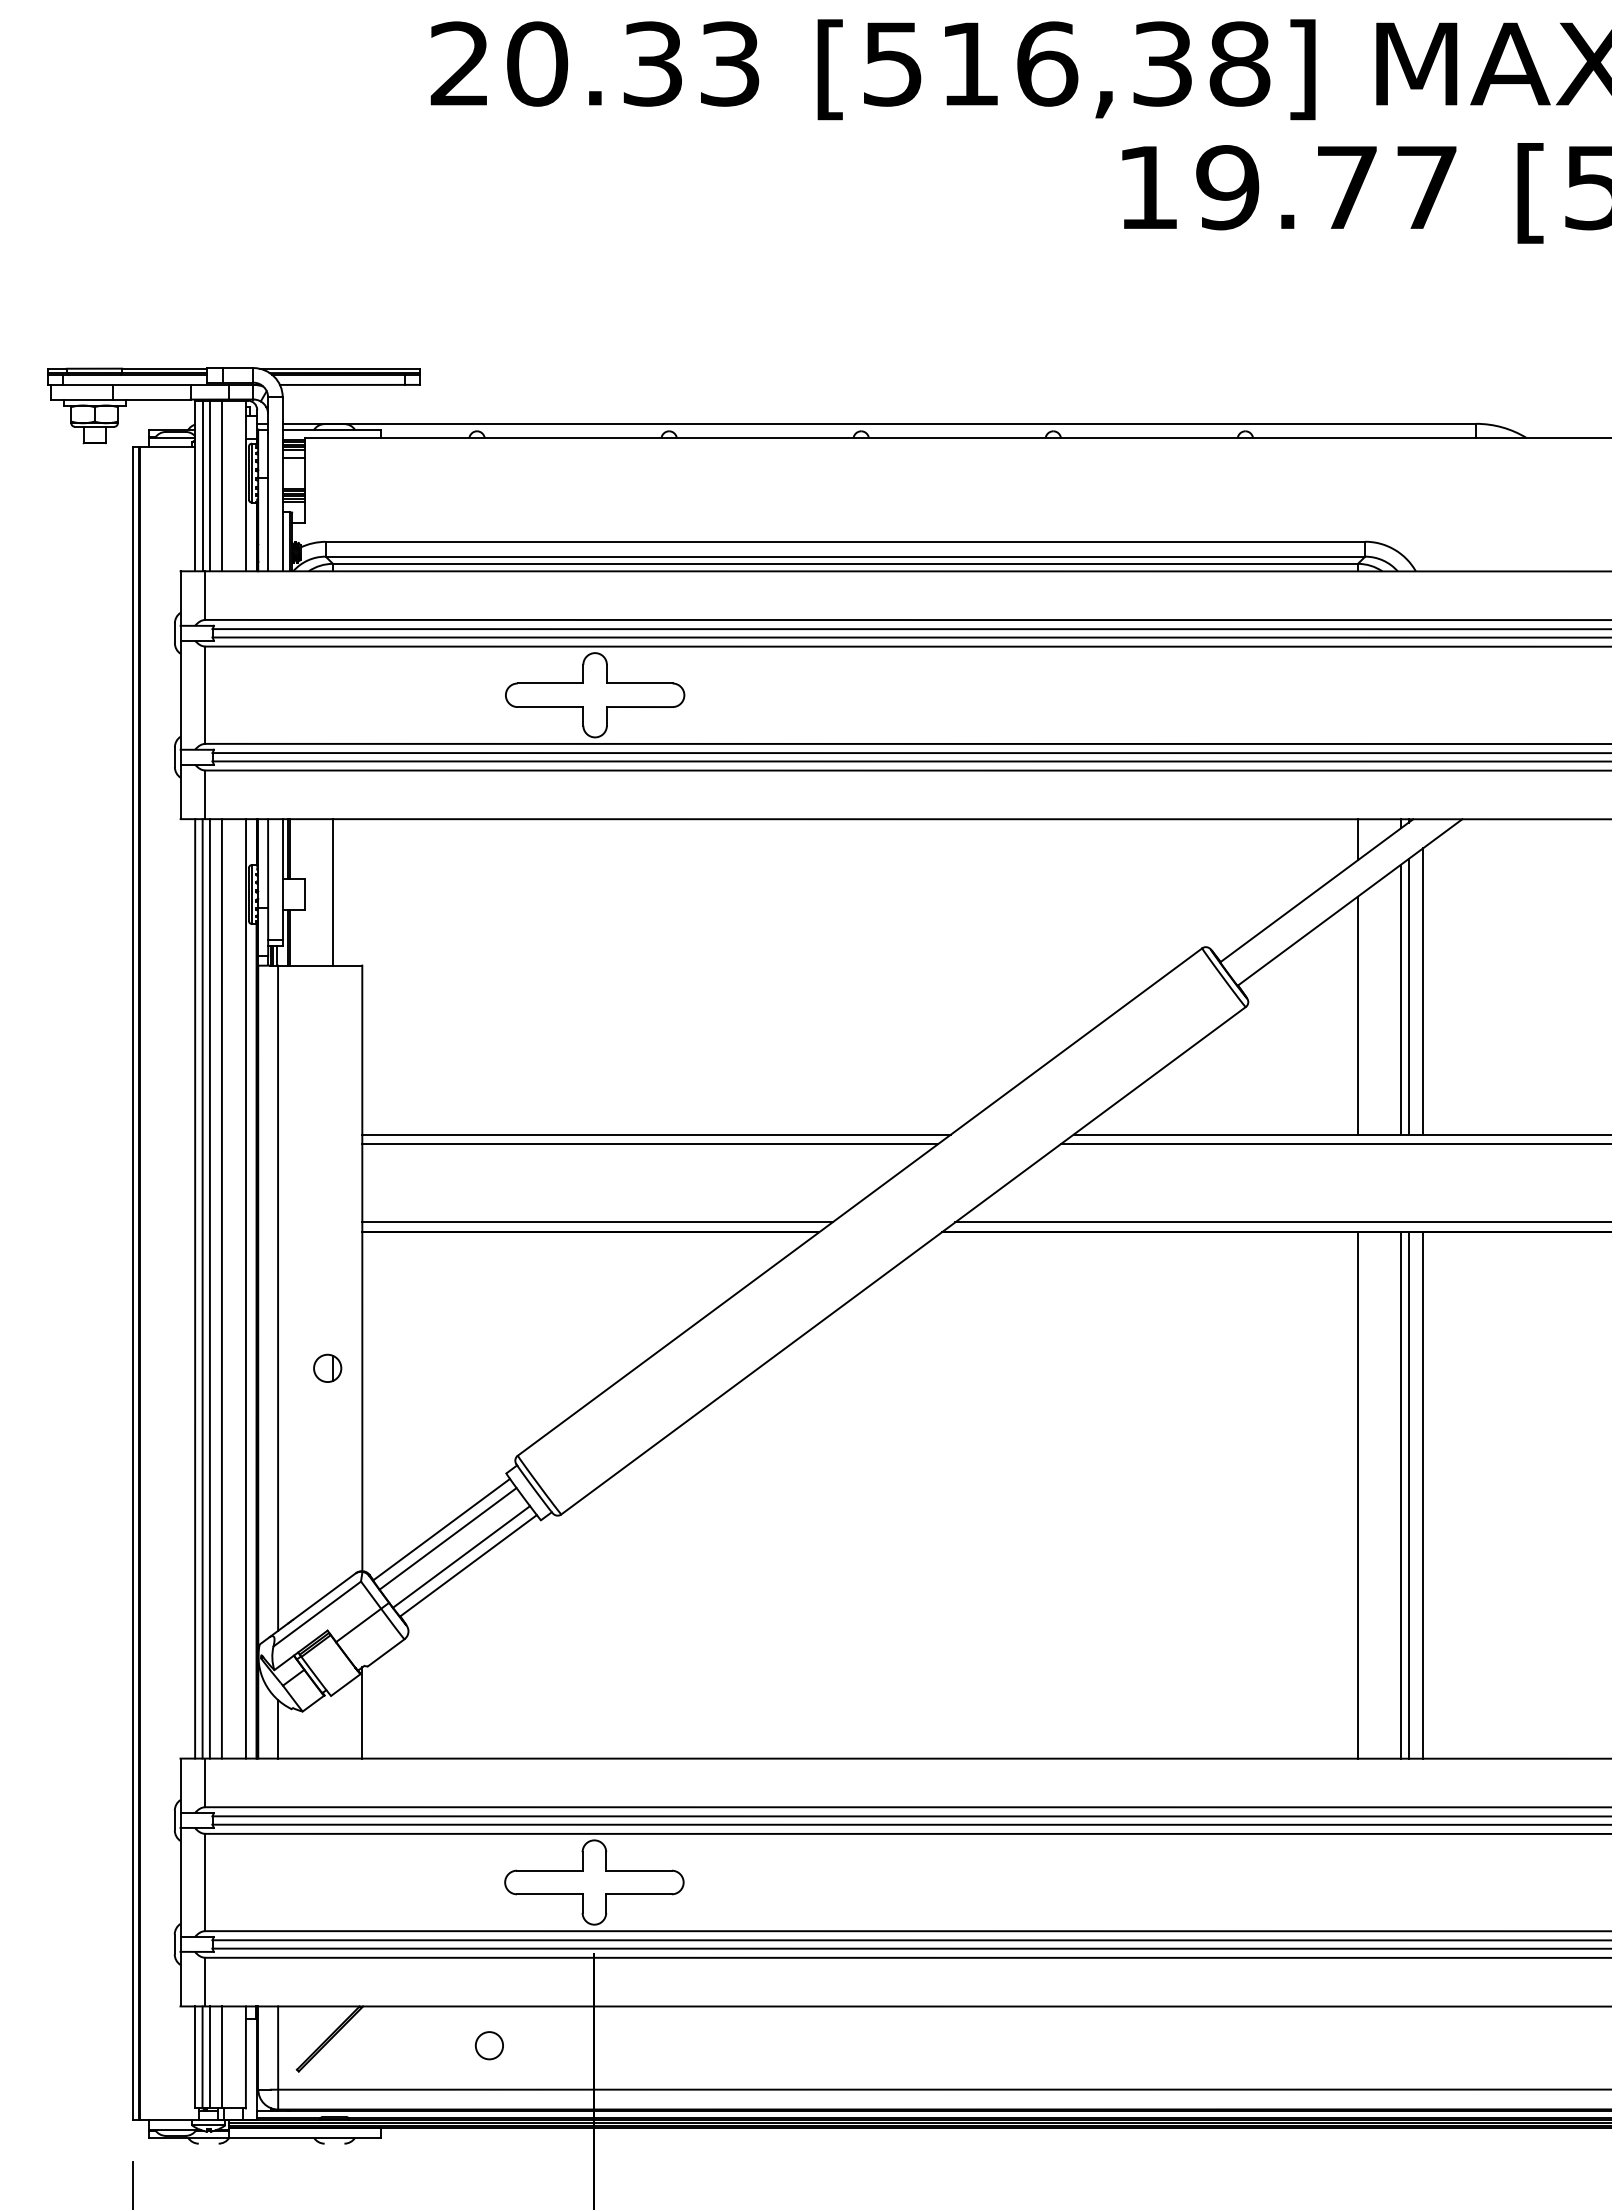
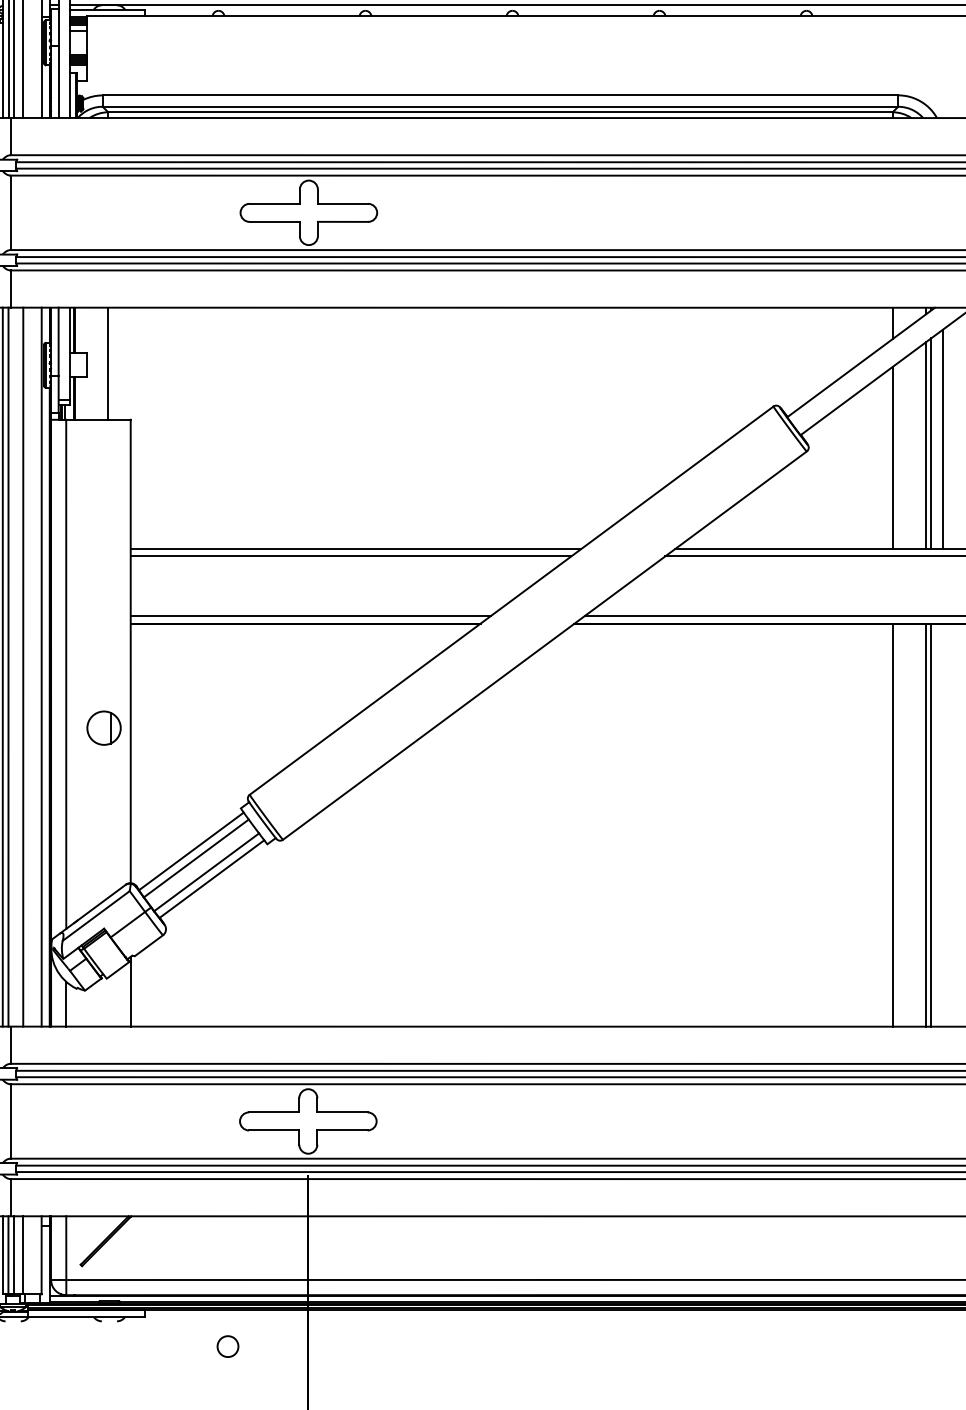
line: (209, 1288) -> (13, 666), removed
part: (327, 1367) -> (104, 727), size x1.6
line: (1423, 1495) -> (942, 825), removed
circle: (488, 2045) -> (227, 1346), moved

